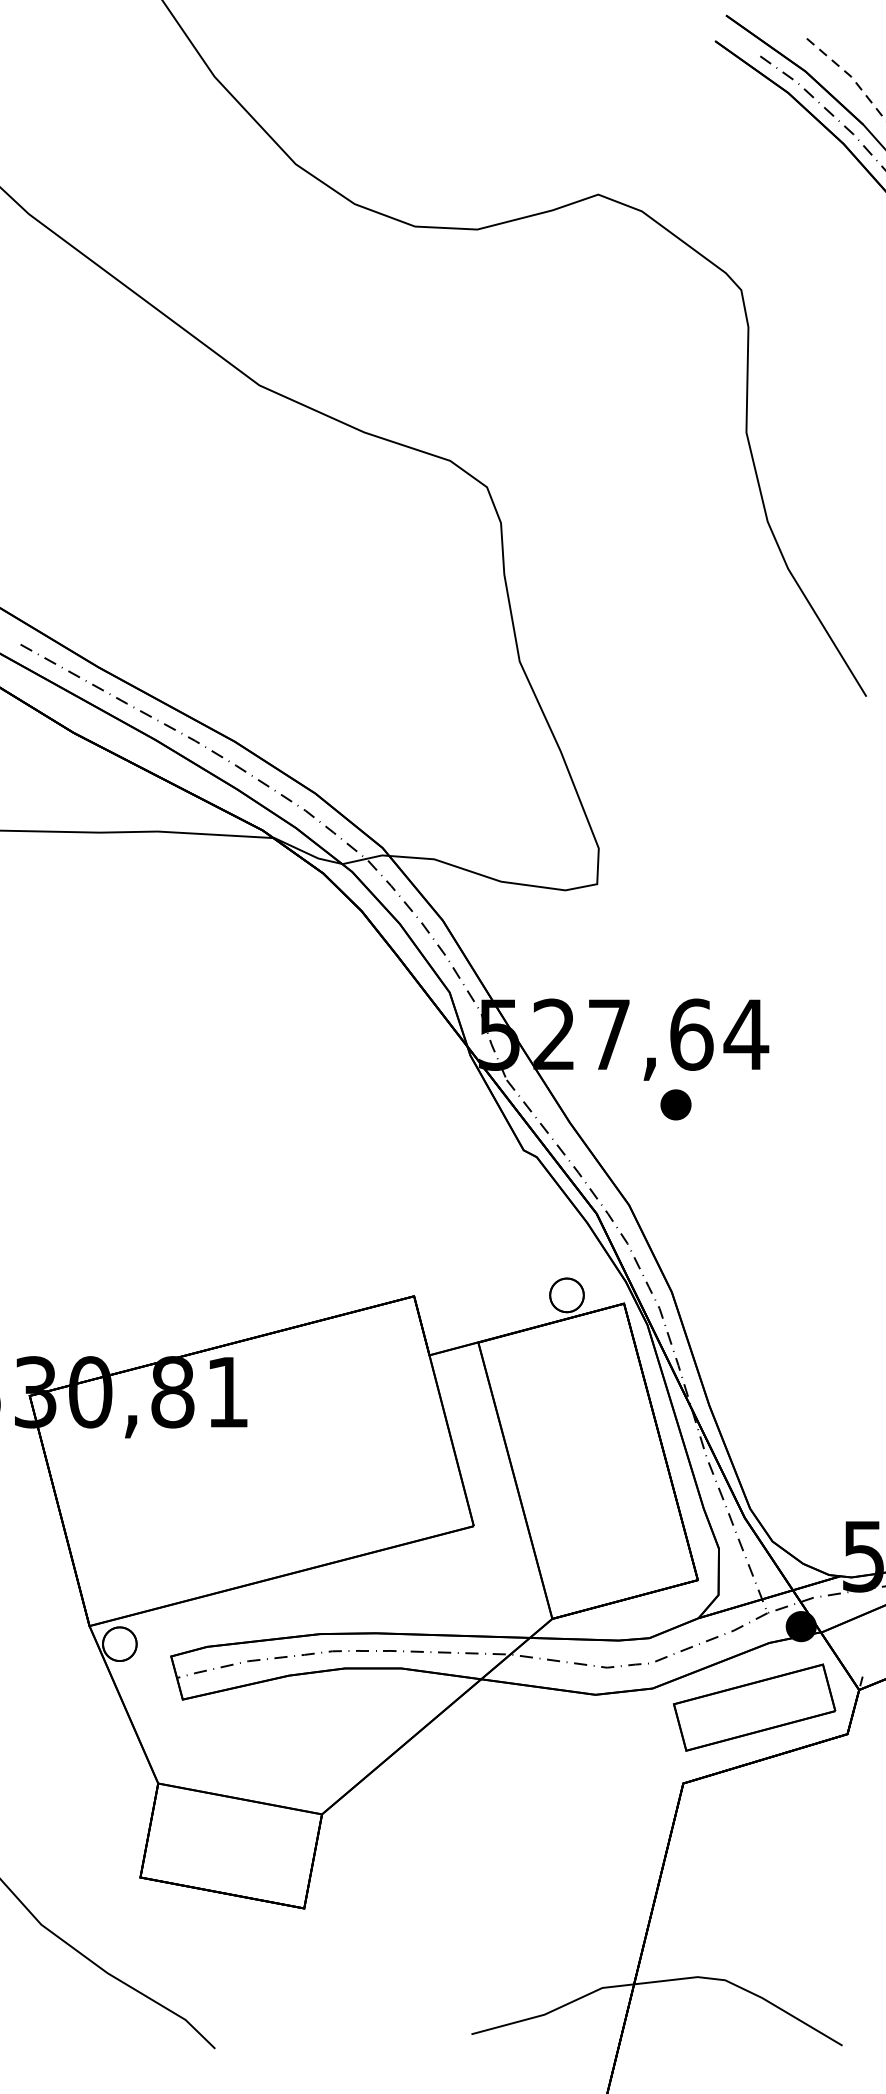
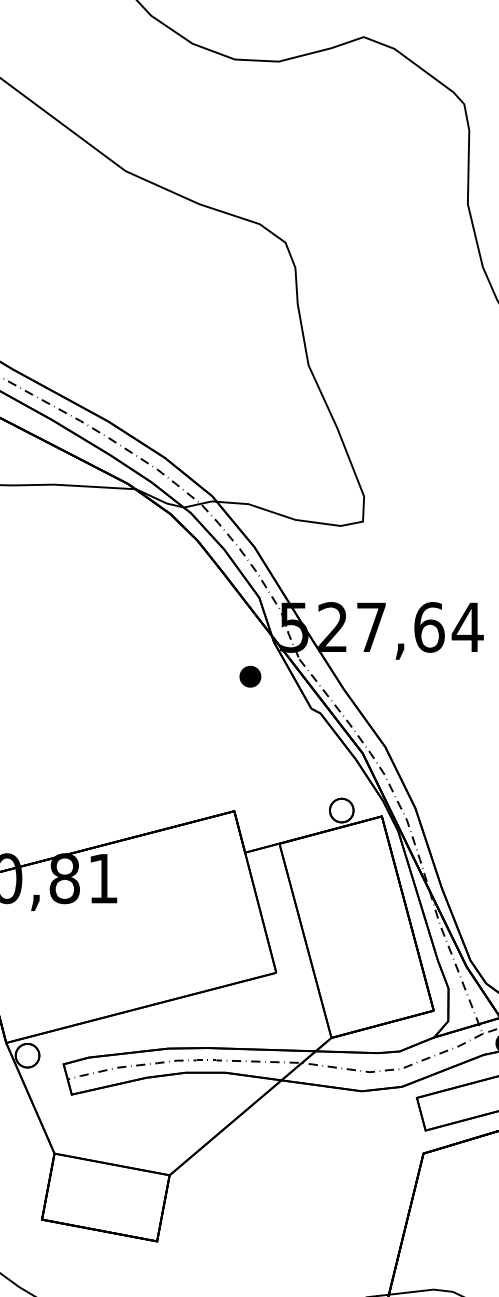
part: (675, 1104) -> (250, 676), moved

